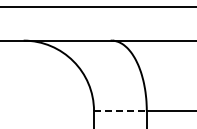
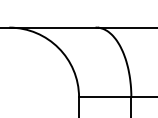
line: (120, 111) -> (105, 97), dashed -> solid

